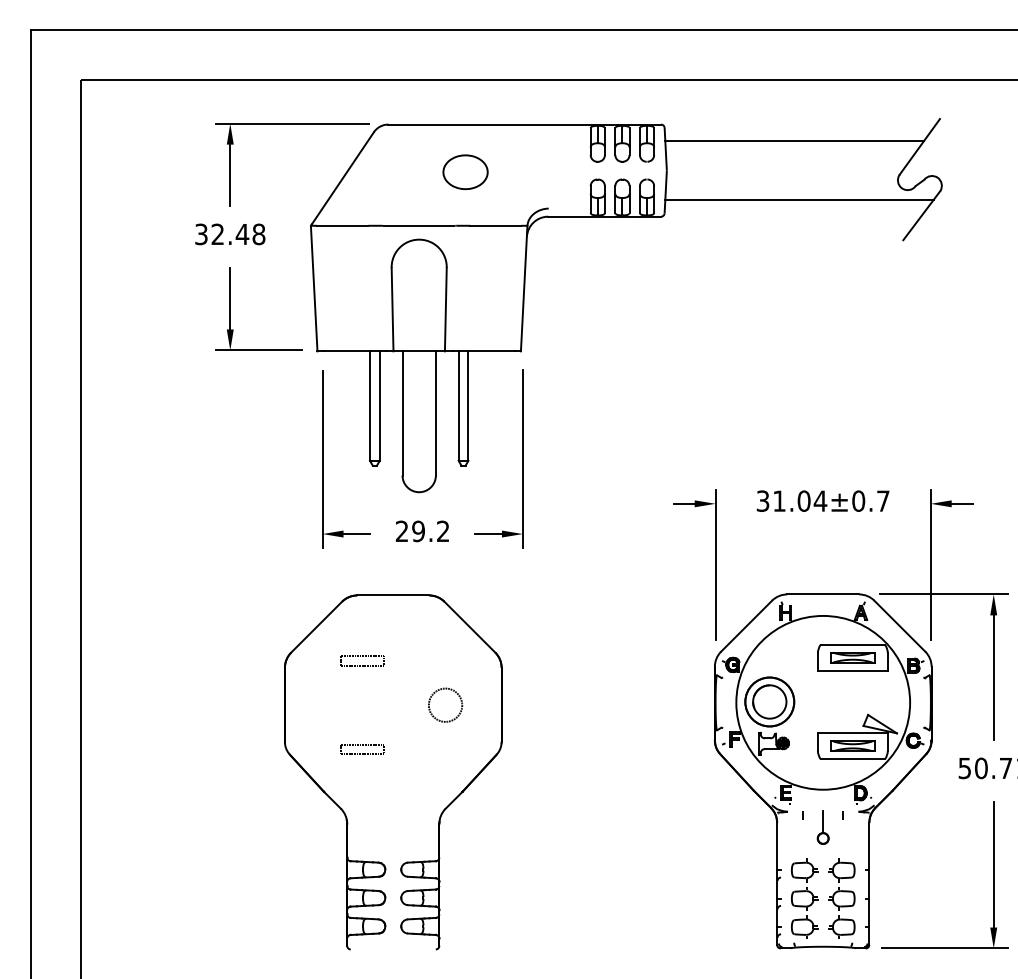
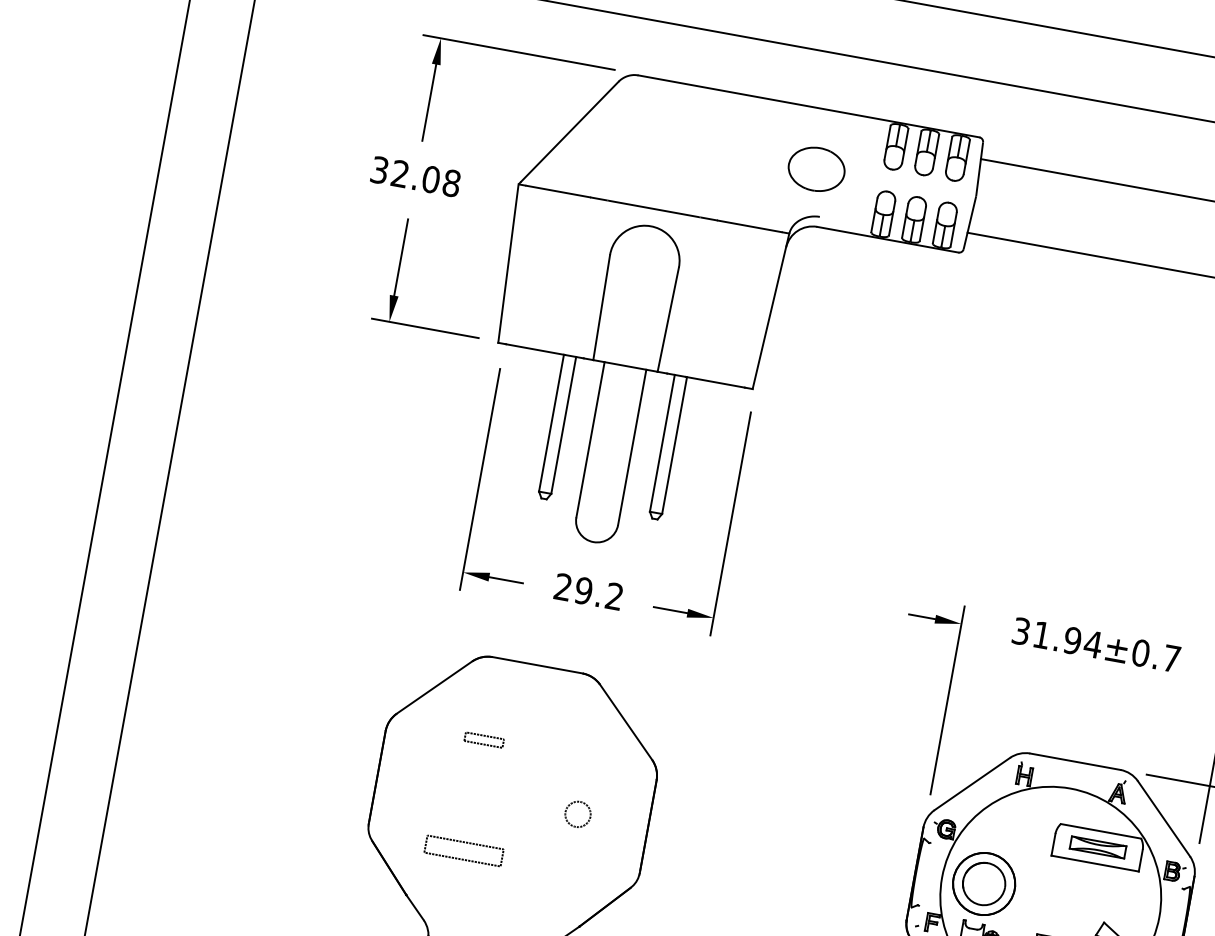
part: (465, 172) -> (816, 169), moved
text: (242, 234) -> (431, 179), 32.48 -> 32.08
text: (803, 500) -> (1072, 639), 31.04±0.7 -> 31.94±0.7
part: (362, 660) -> (484, 739), size x0.7
circle: (445, 704) -> (578, 813), size x0.6
part: (362, 749) -> (464, 850), size x1.4

